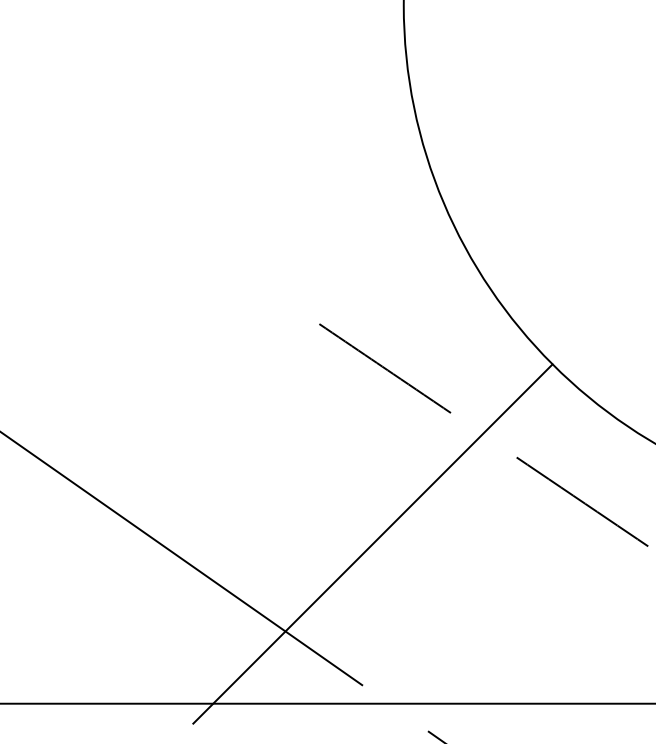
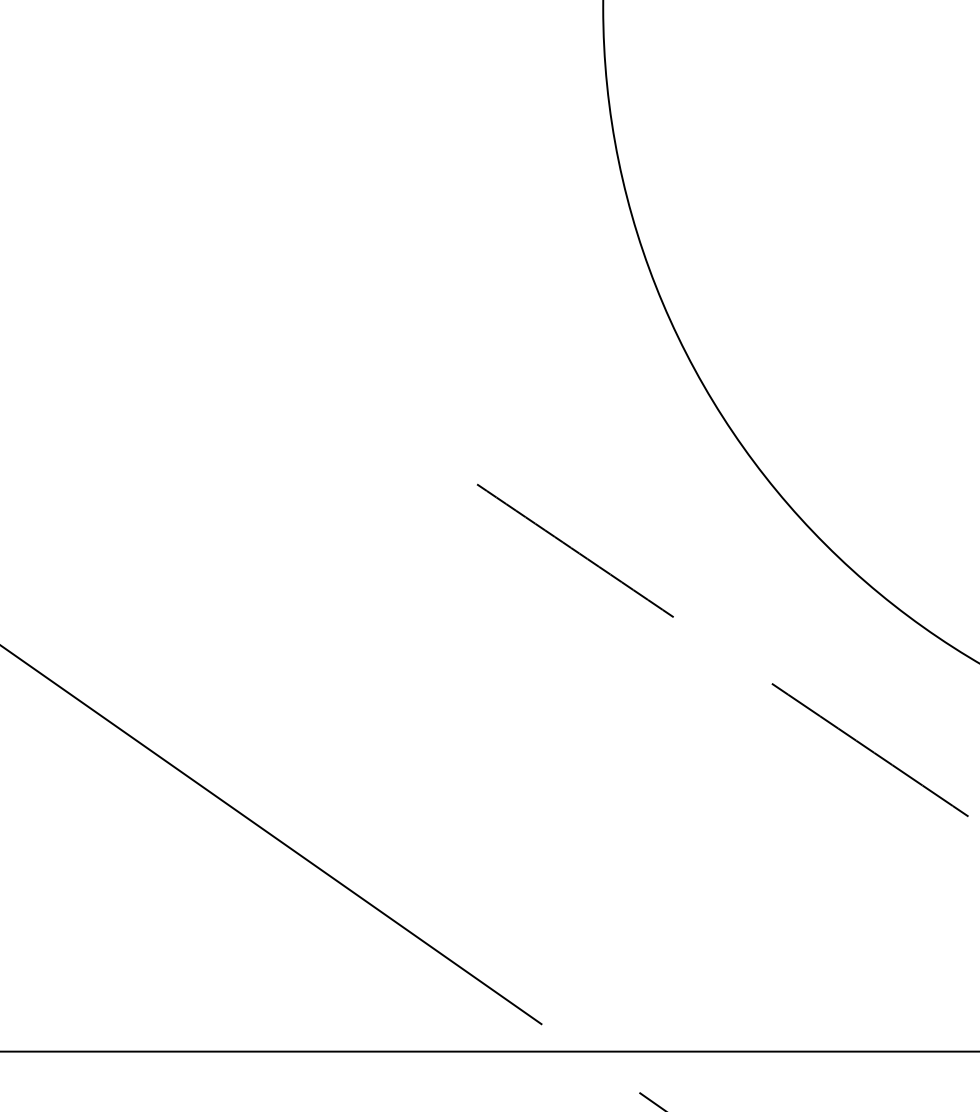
line: (372, 543) -> (556, 812), removed

